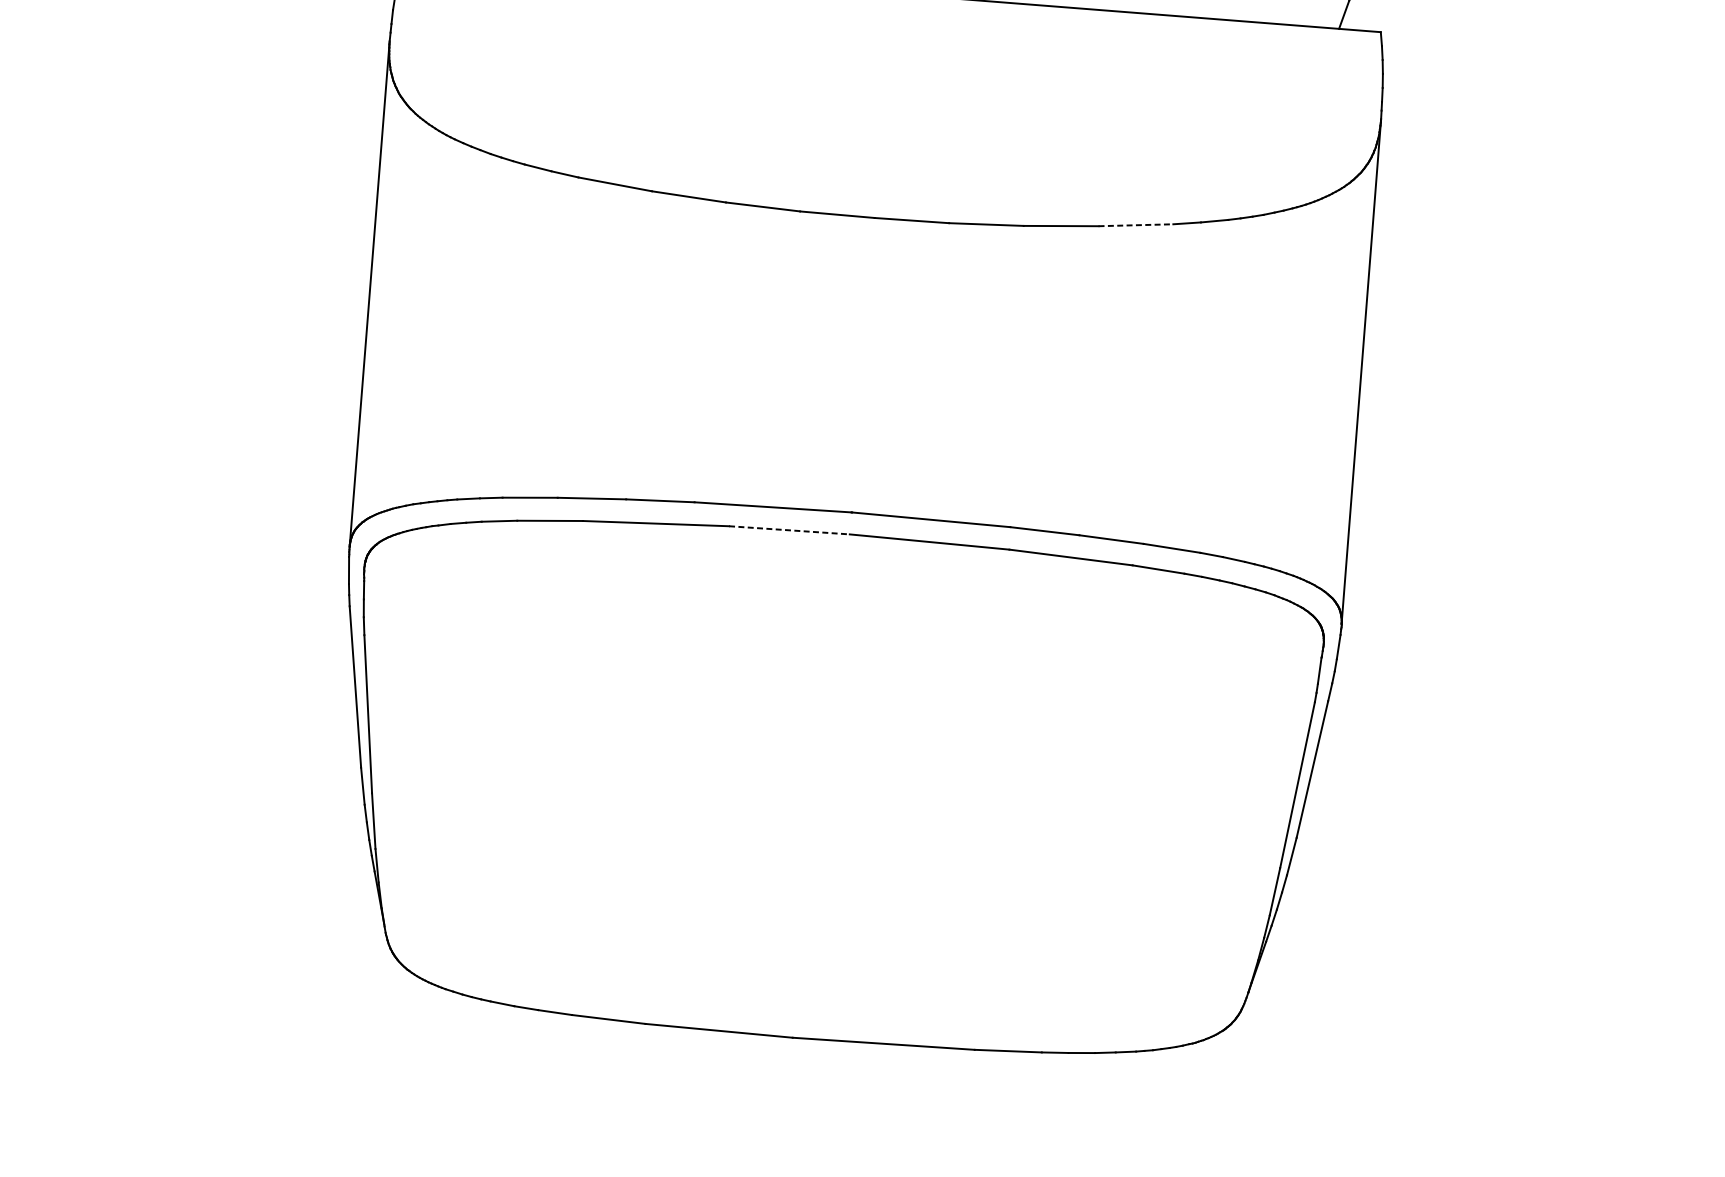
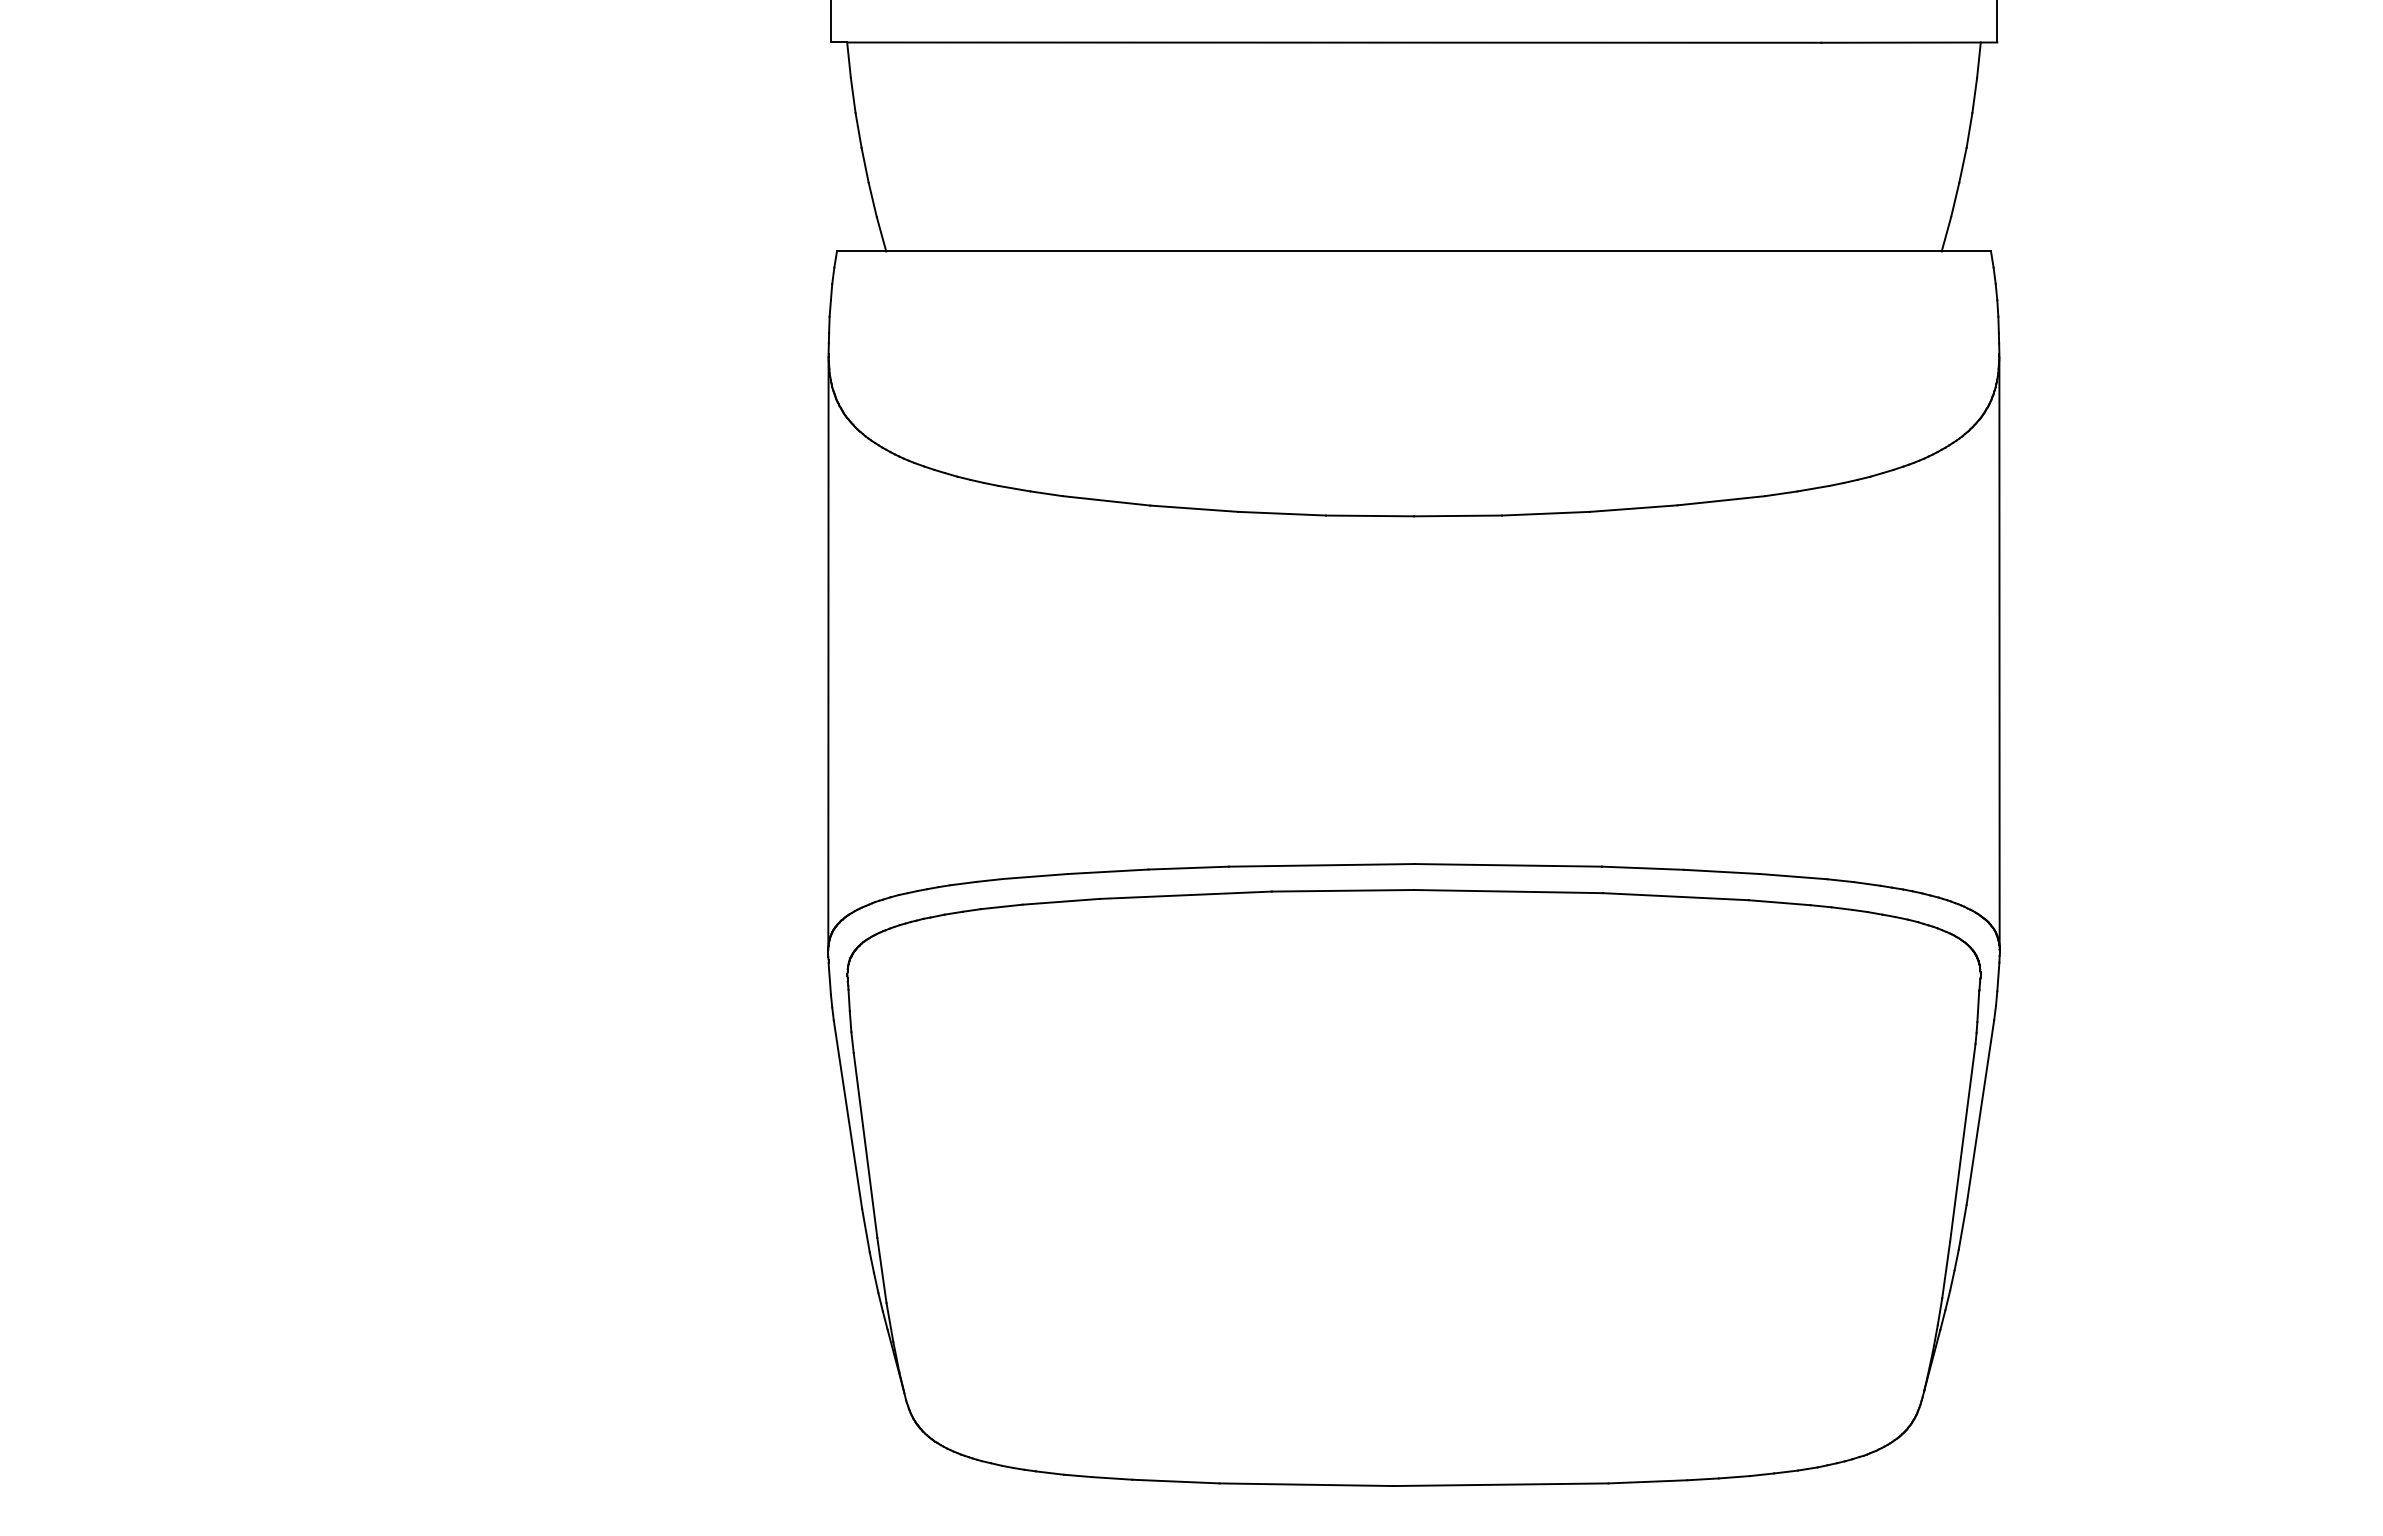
line: (1136, 225) -> (1721, 500), dashed -> solid
line: (789, 530) -> (1343, 890), dashed -> solid

